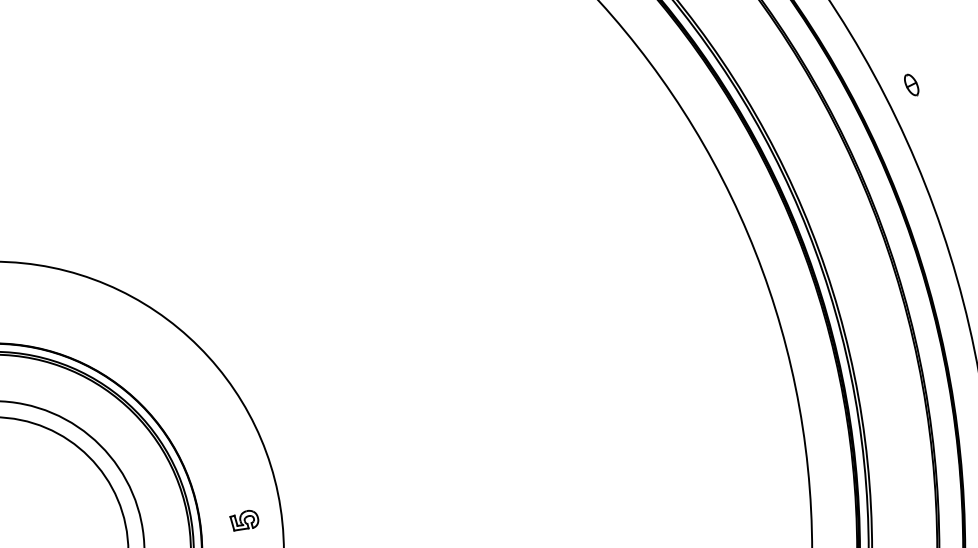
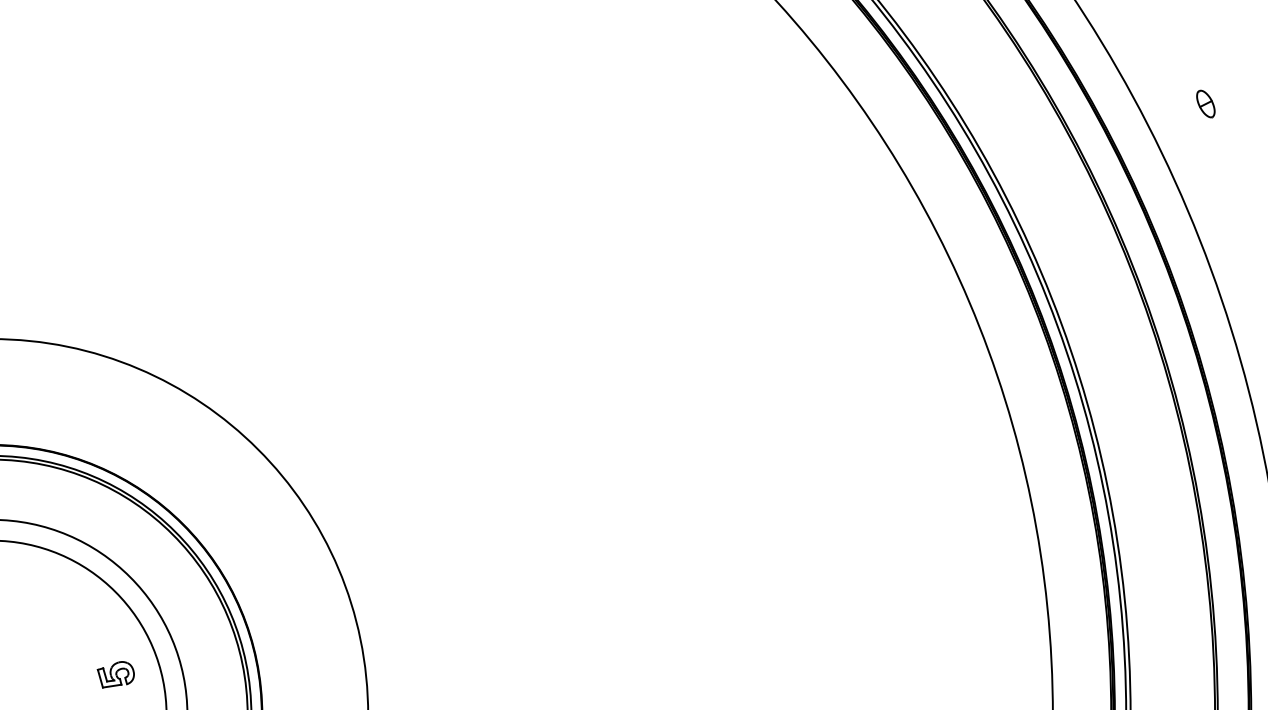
part: (911, 84) -> (1205, 103), moved
part: (244, 520) -> (115, 674), moved

